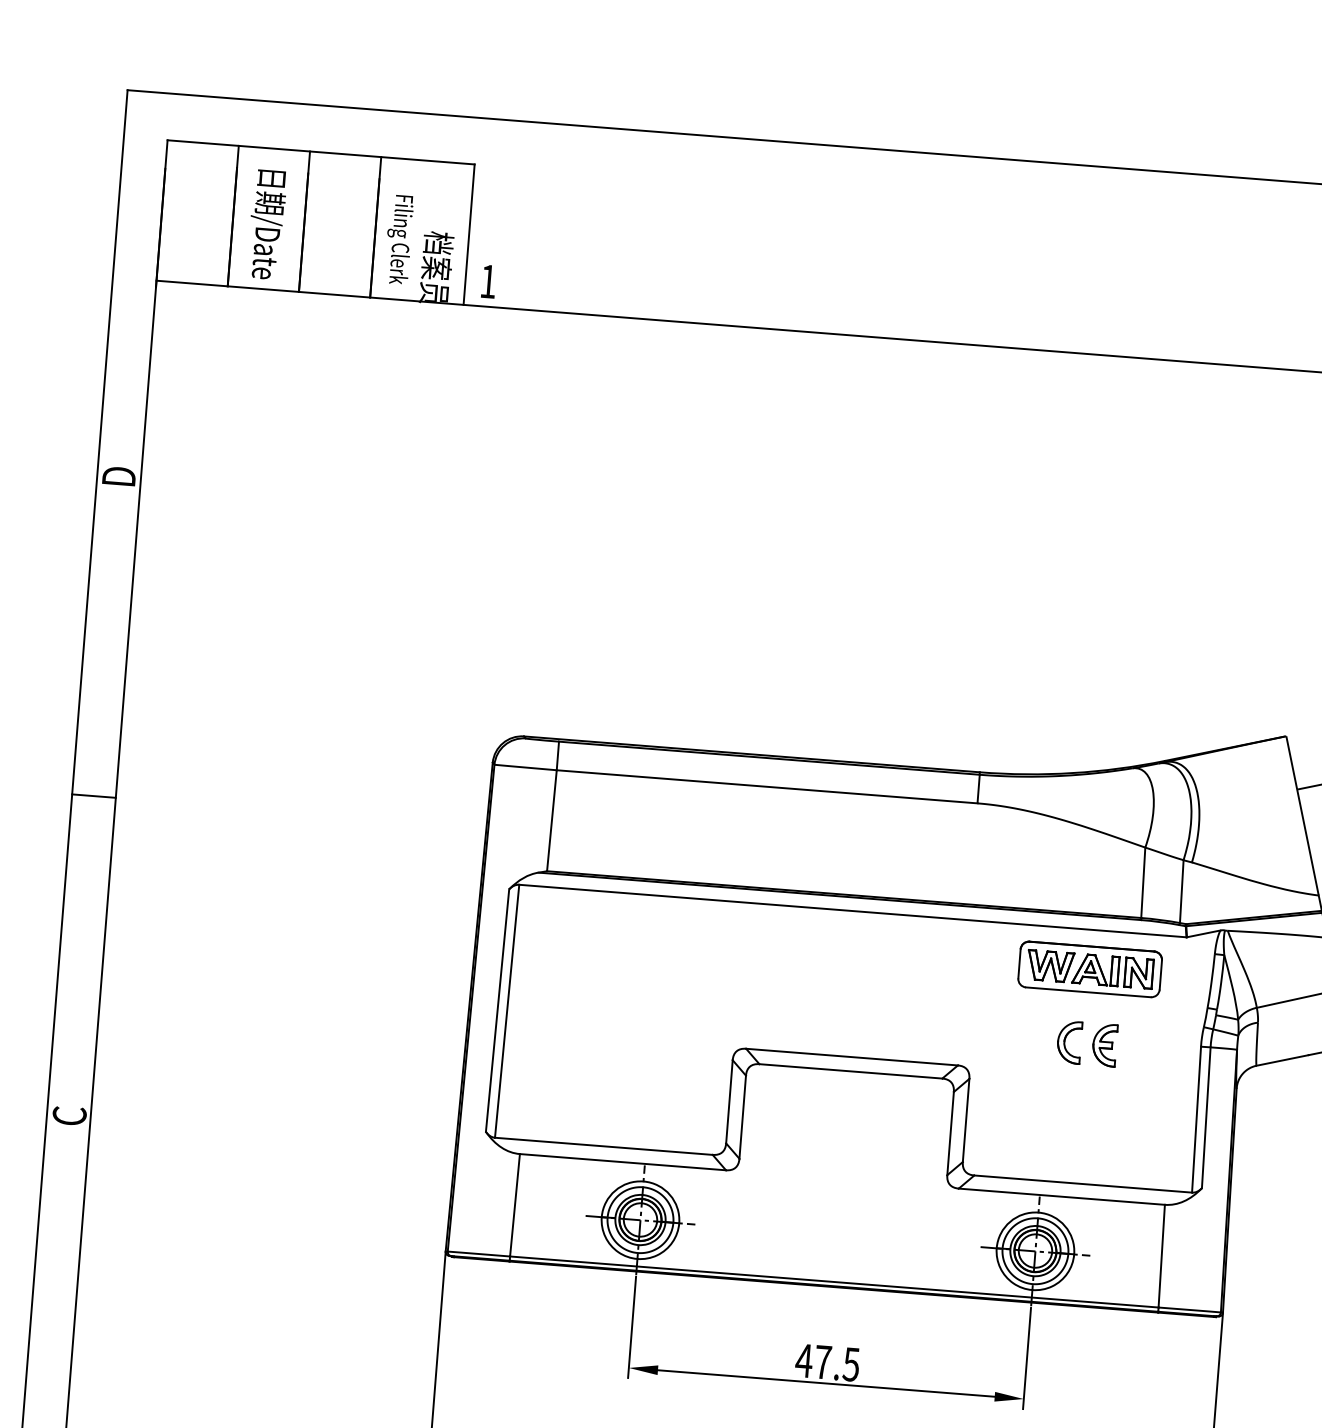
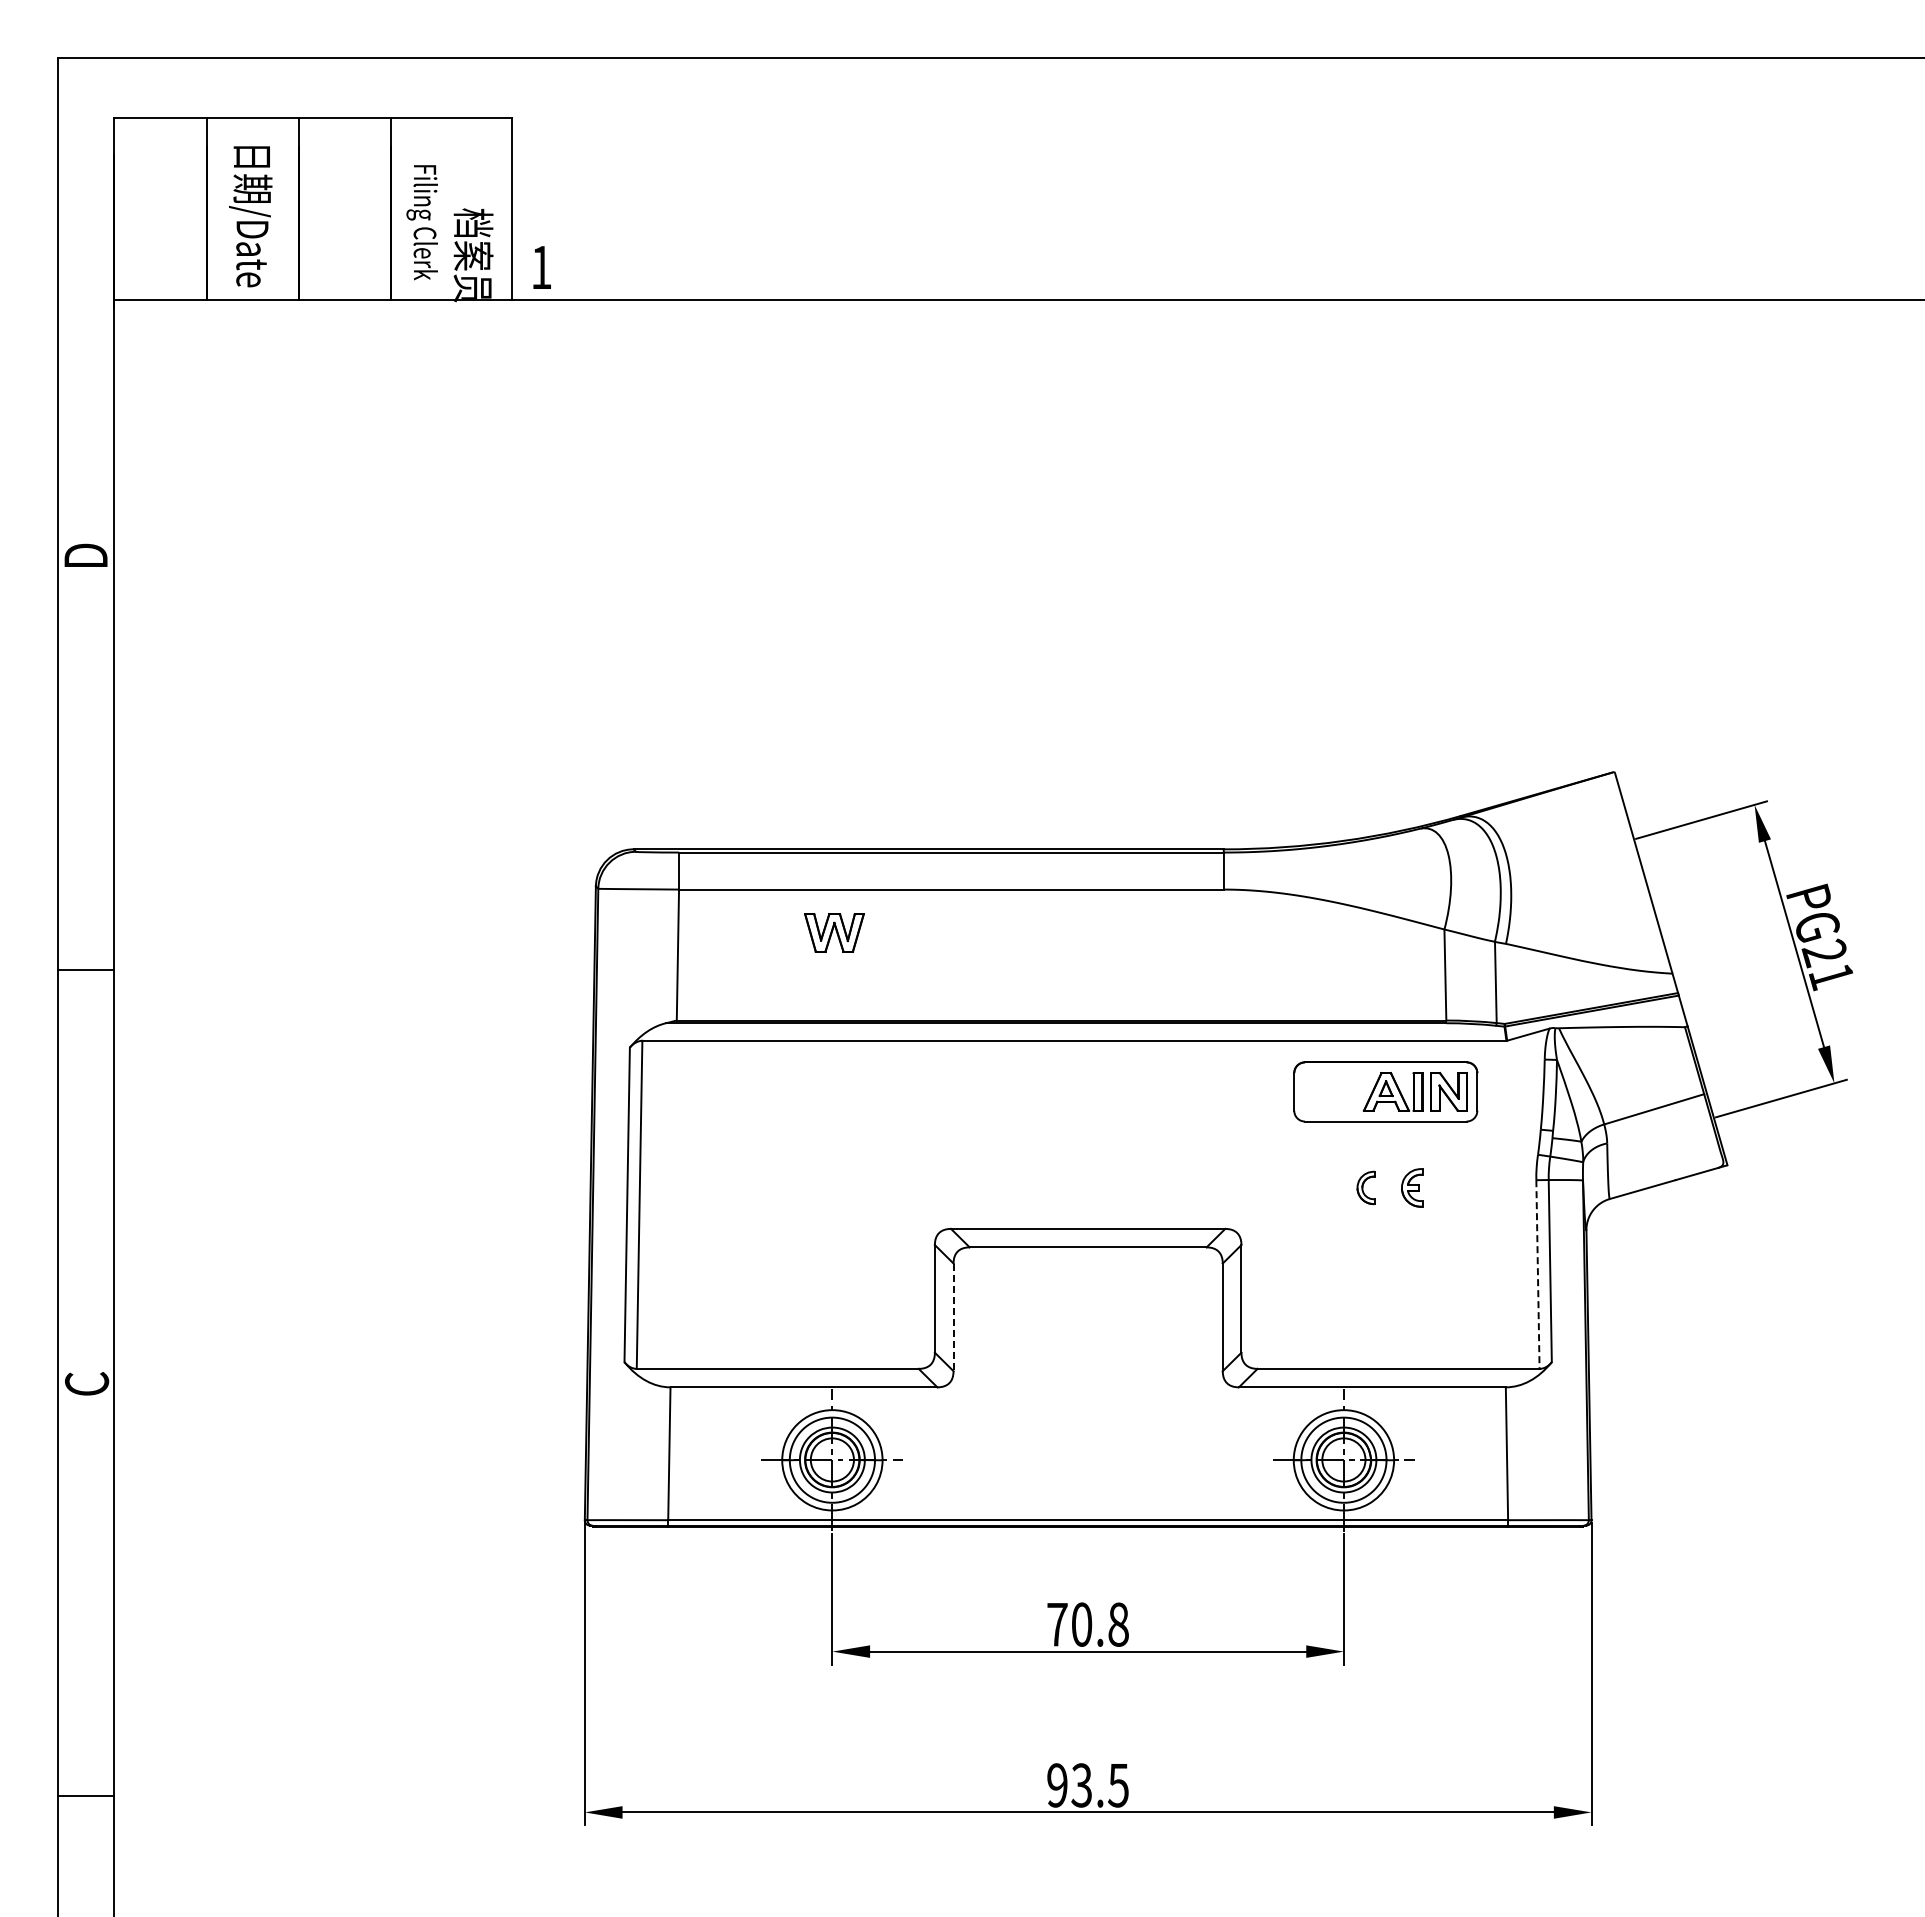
part: (1050, 965) -> (834, 932), moved
part: (1068, 1041) -> (1365, 1187), size x0.6
part: (1104, 1044) -> (1411, 1187), size x0.7
line: (742, 1117) -> (953, 1317), solid -> dashed
line: (1196, 1120) -> (1537, 1275), solid -> dashed
text: (827, 1362) -> (1087, 1624), 47.5 -> 70.8

